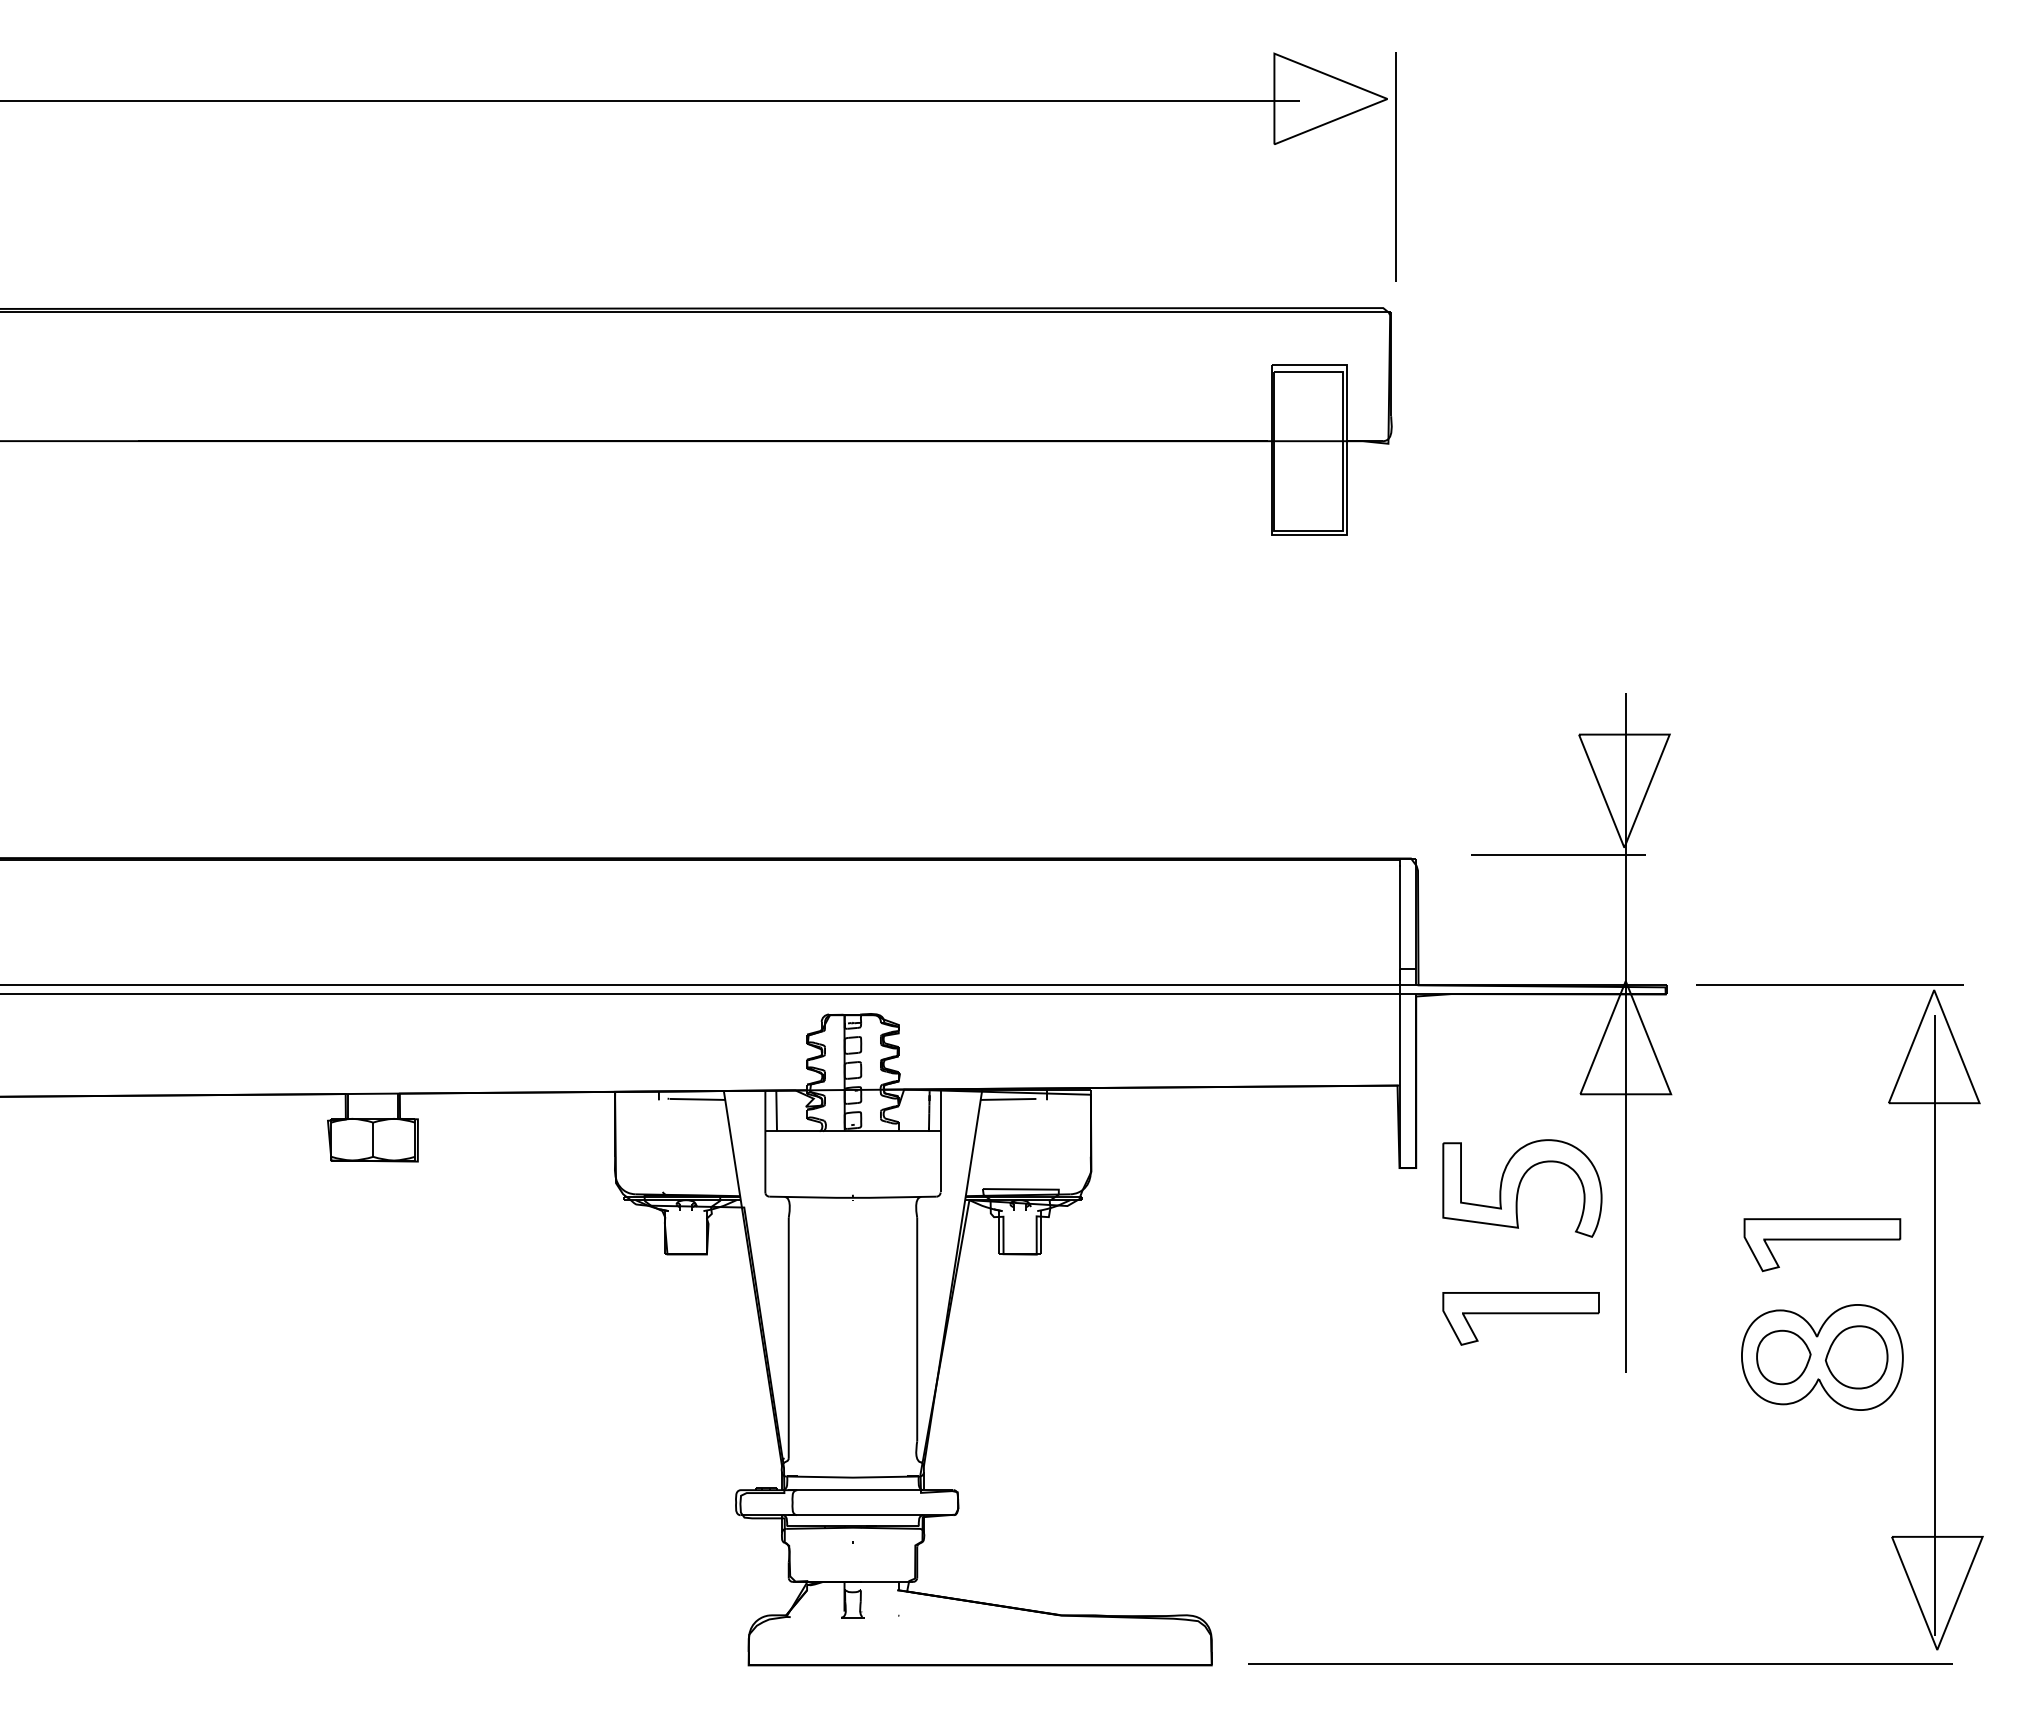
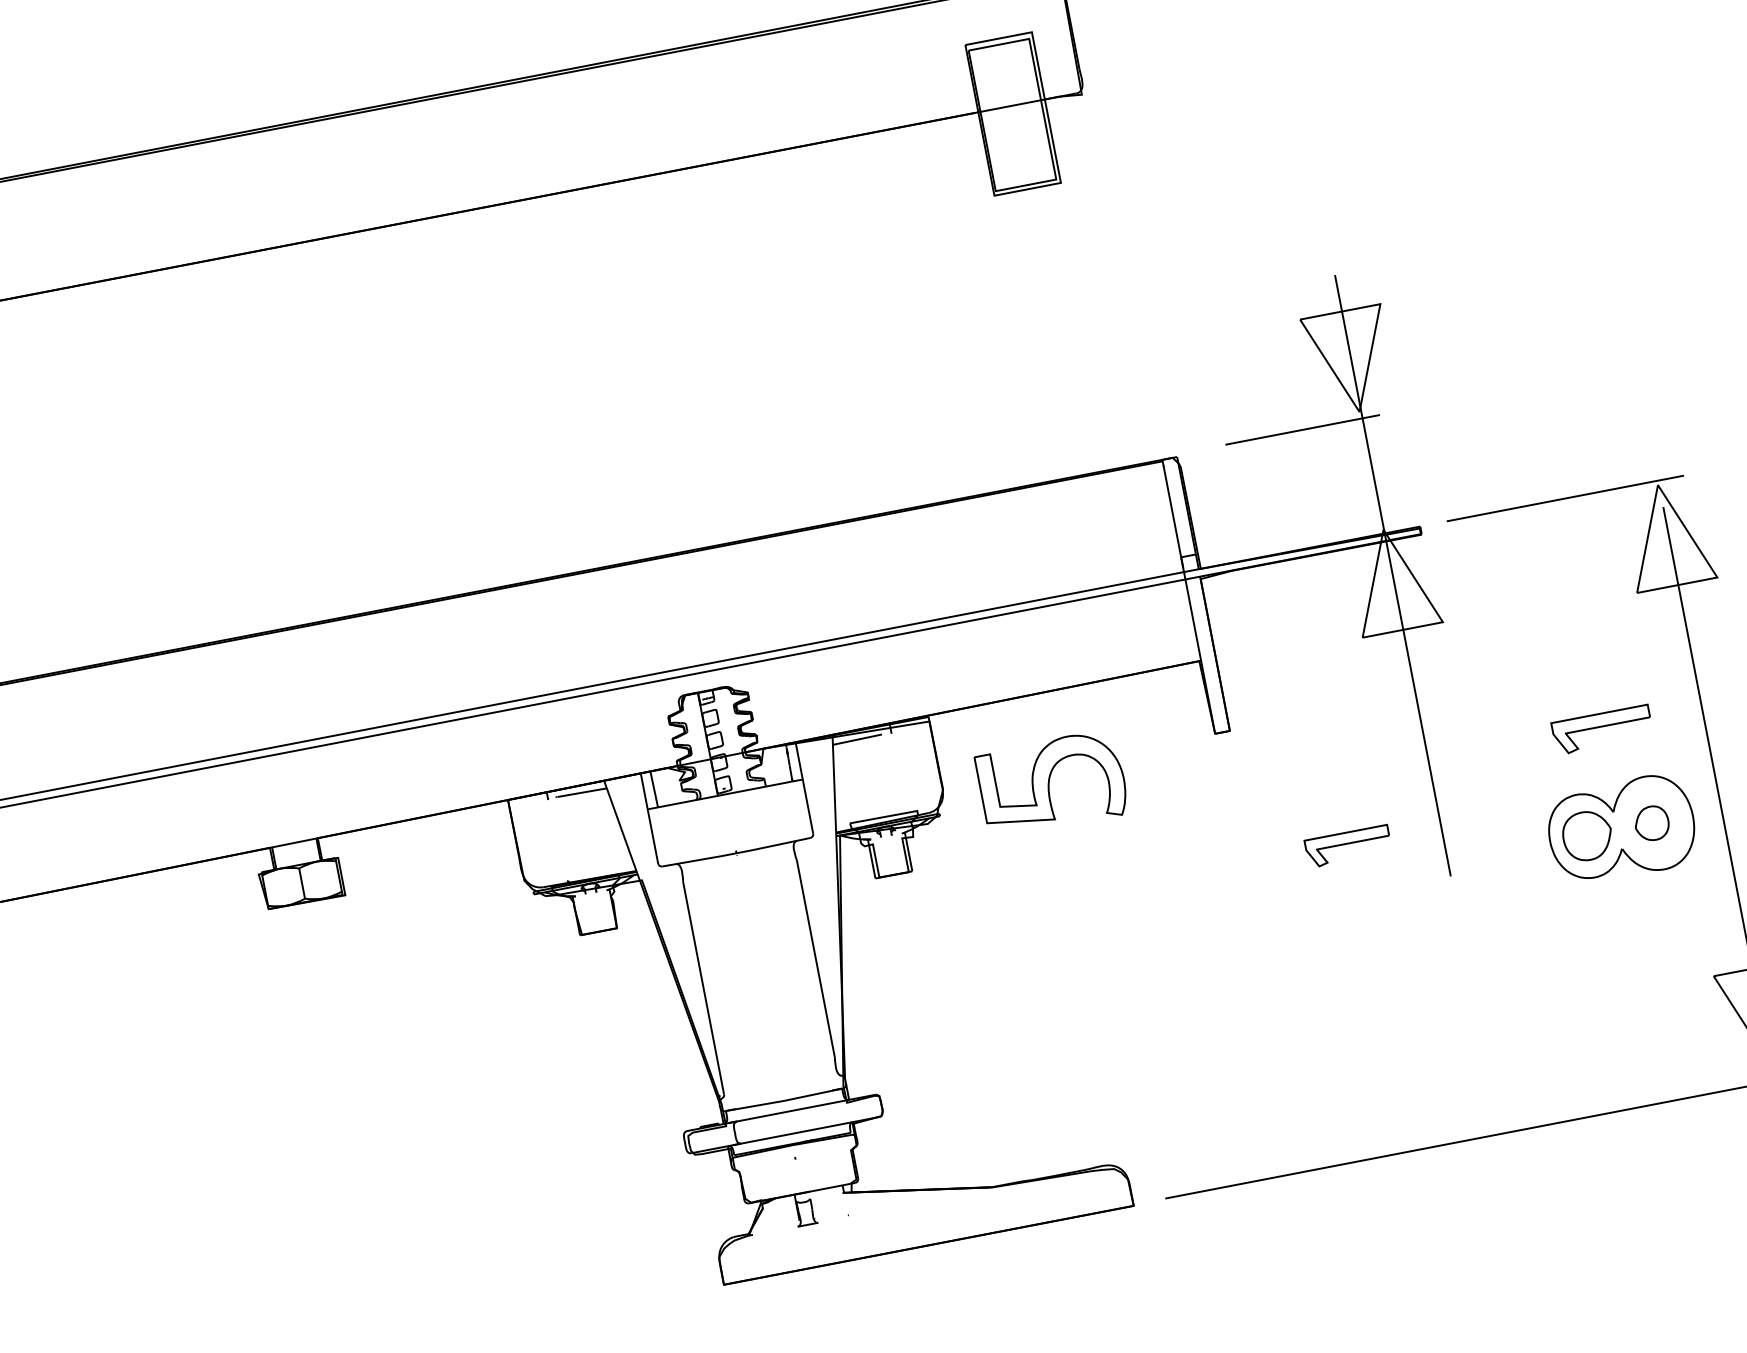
part: (1522, 1188) -> (1052, 783), moved
part: (1822, 1245) -> (1602, 730), size x0.7
part: (1520, 1318) -> (1347, 846), size x0.6
part: (1856, 1357) -> (1651, 823), size x0.6

